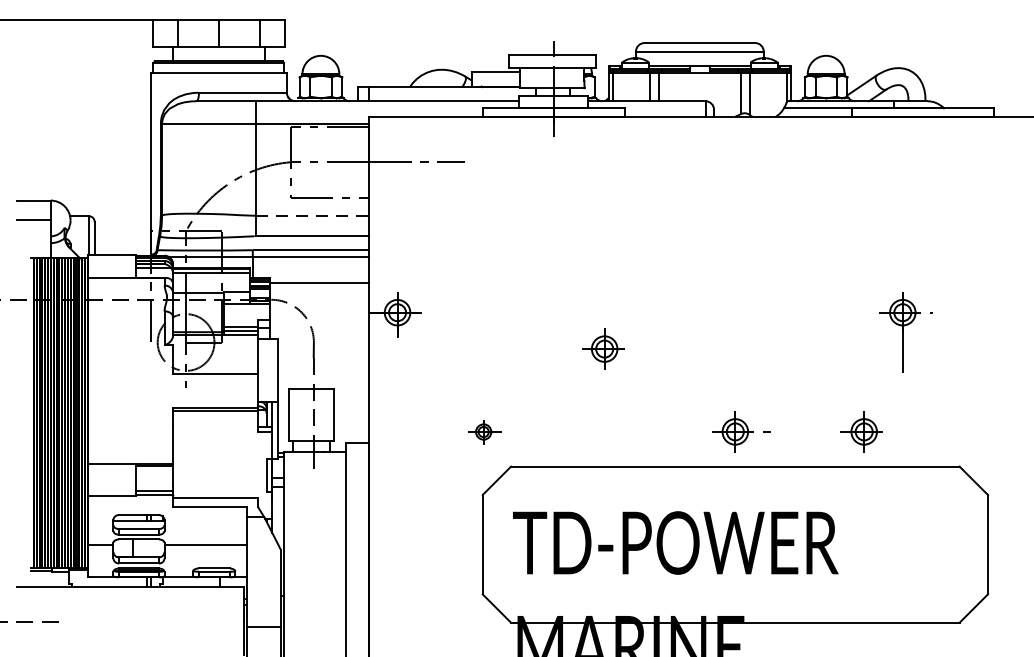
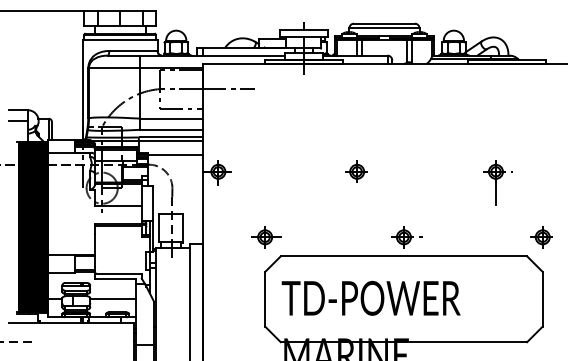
line: (314, 215) -> (172, 118), dashed -> solid
part: (603, 348) -> (356, 171), moved
part: (485, 432) -> (266, 237), size x1.67
part: (861, 432) -> (541, 237), moved

